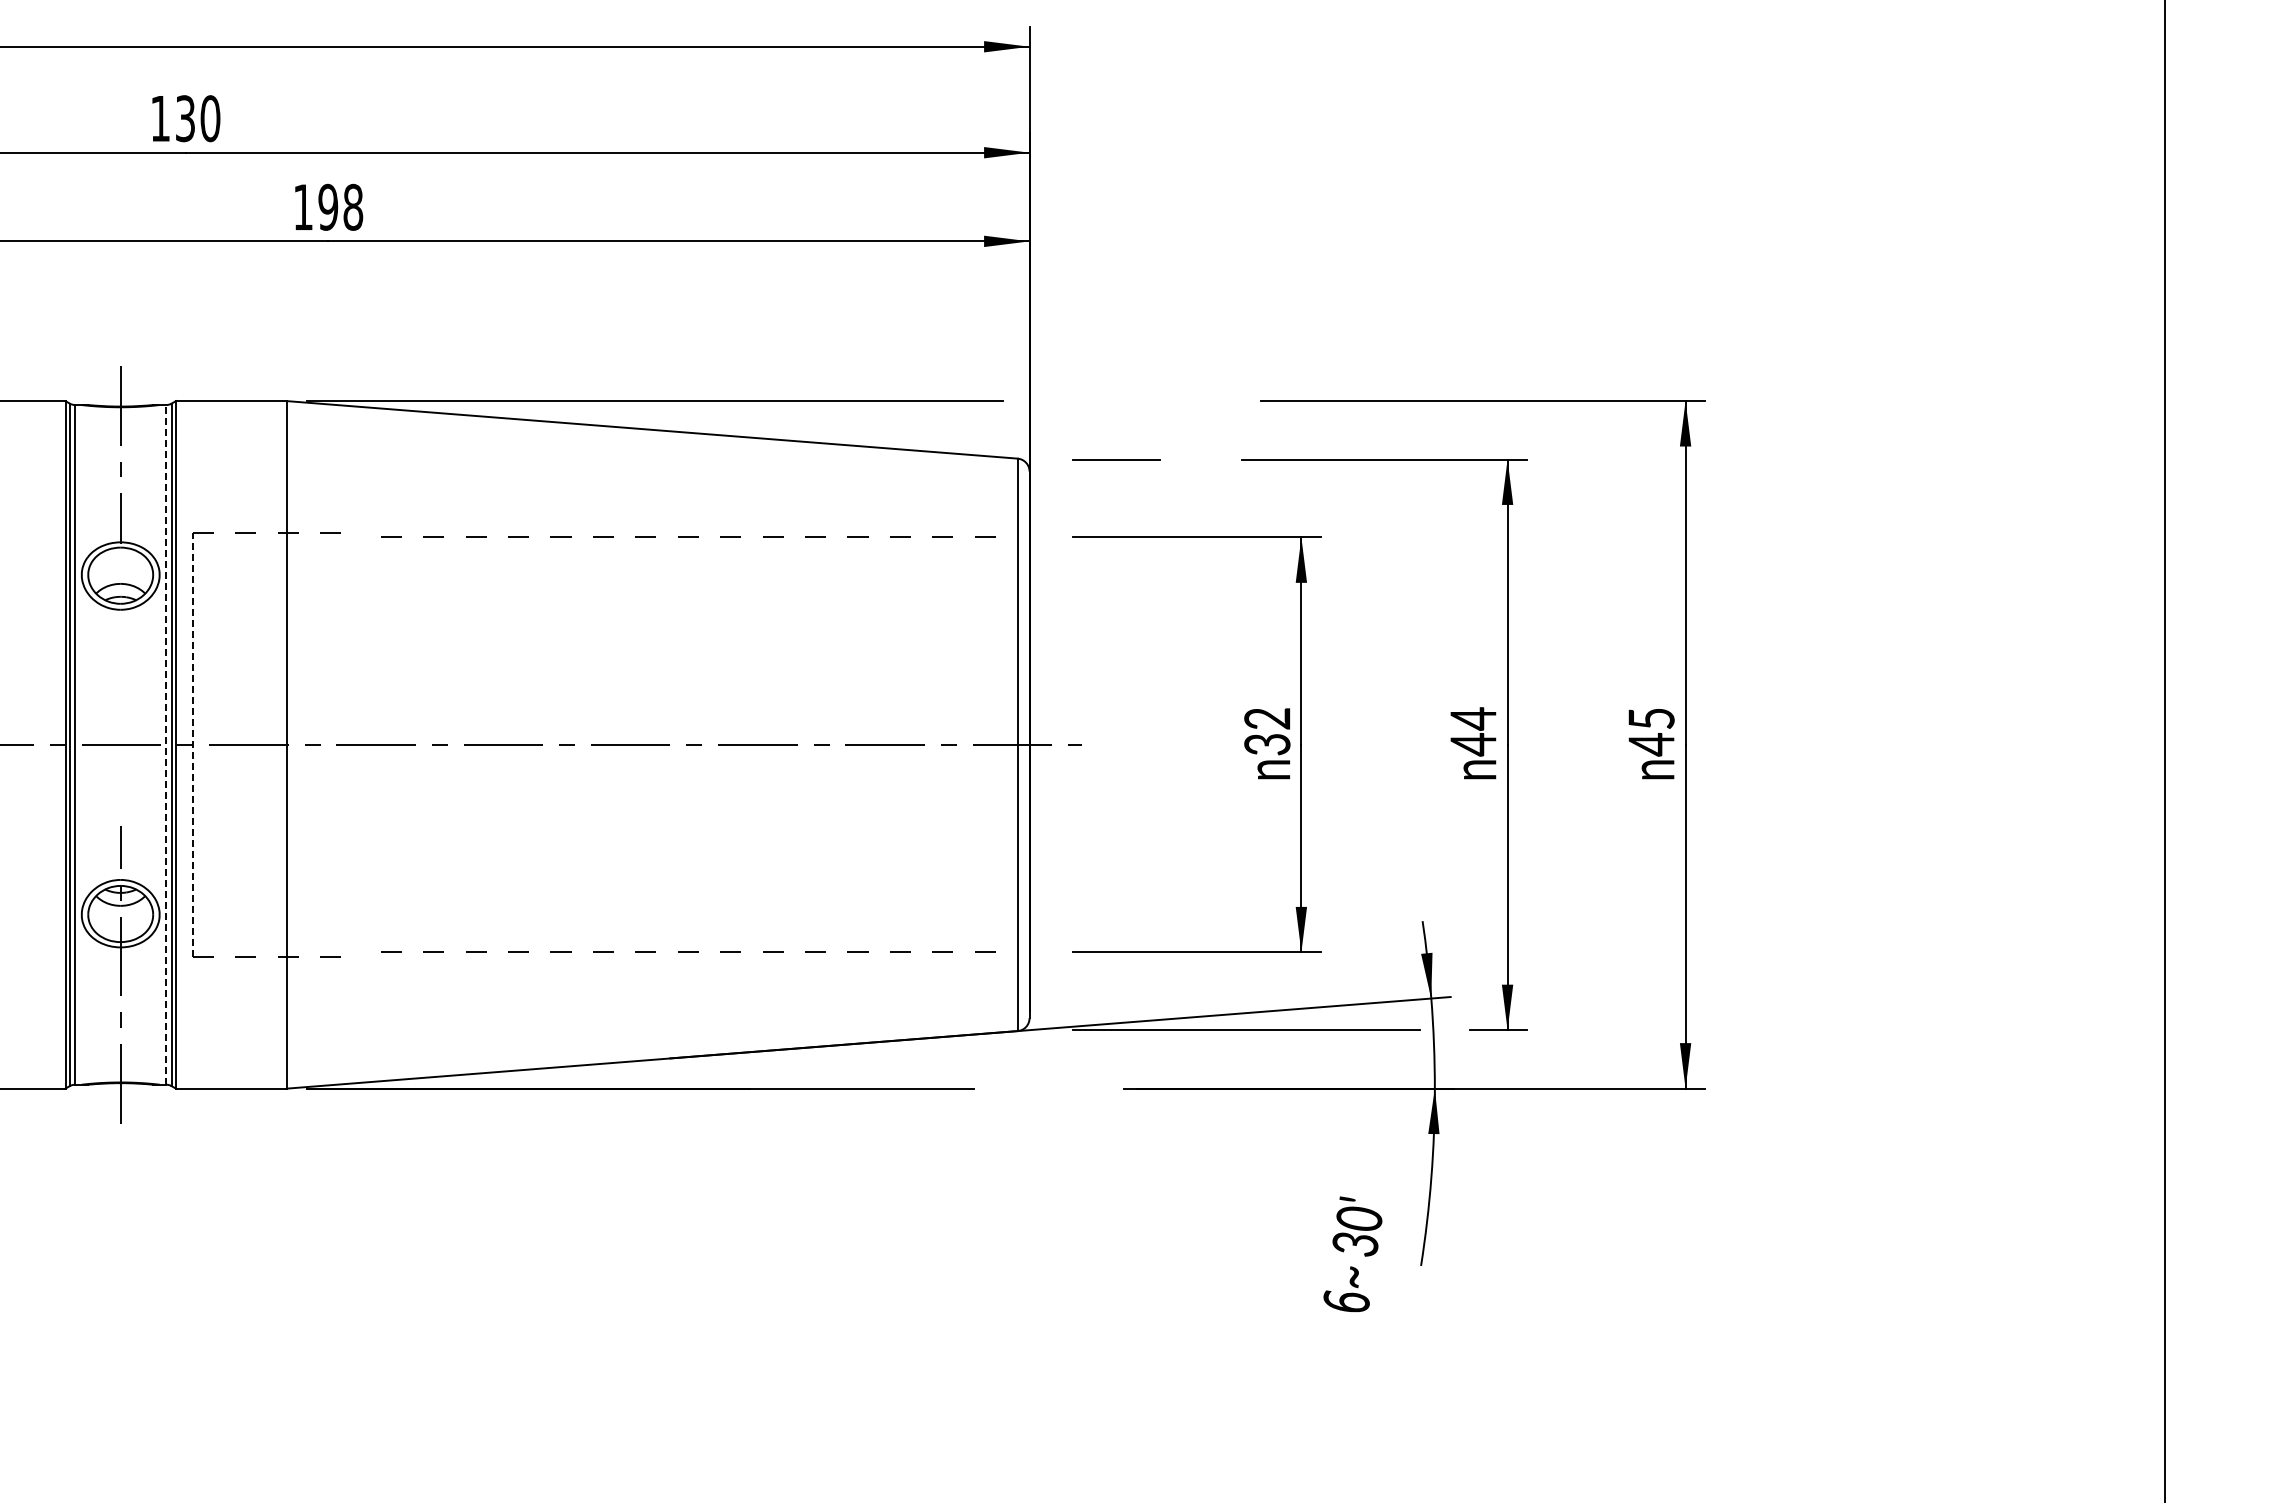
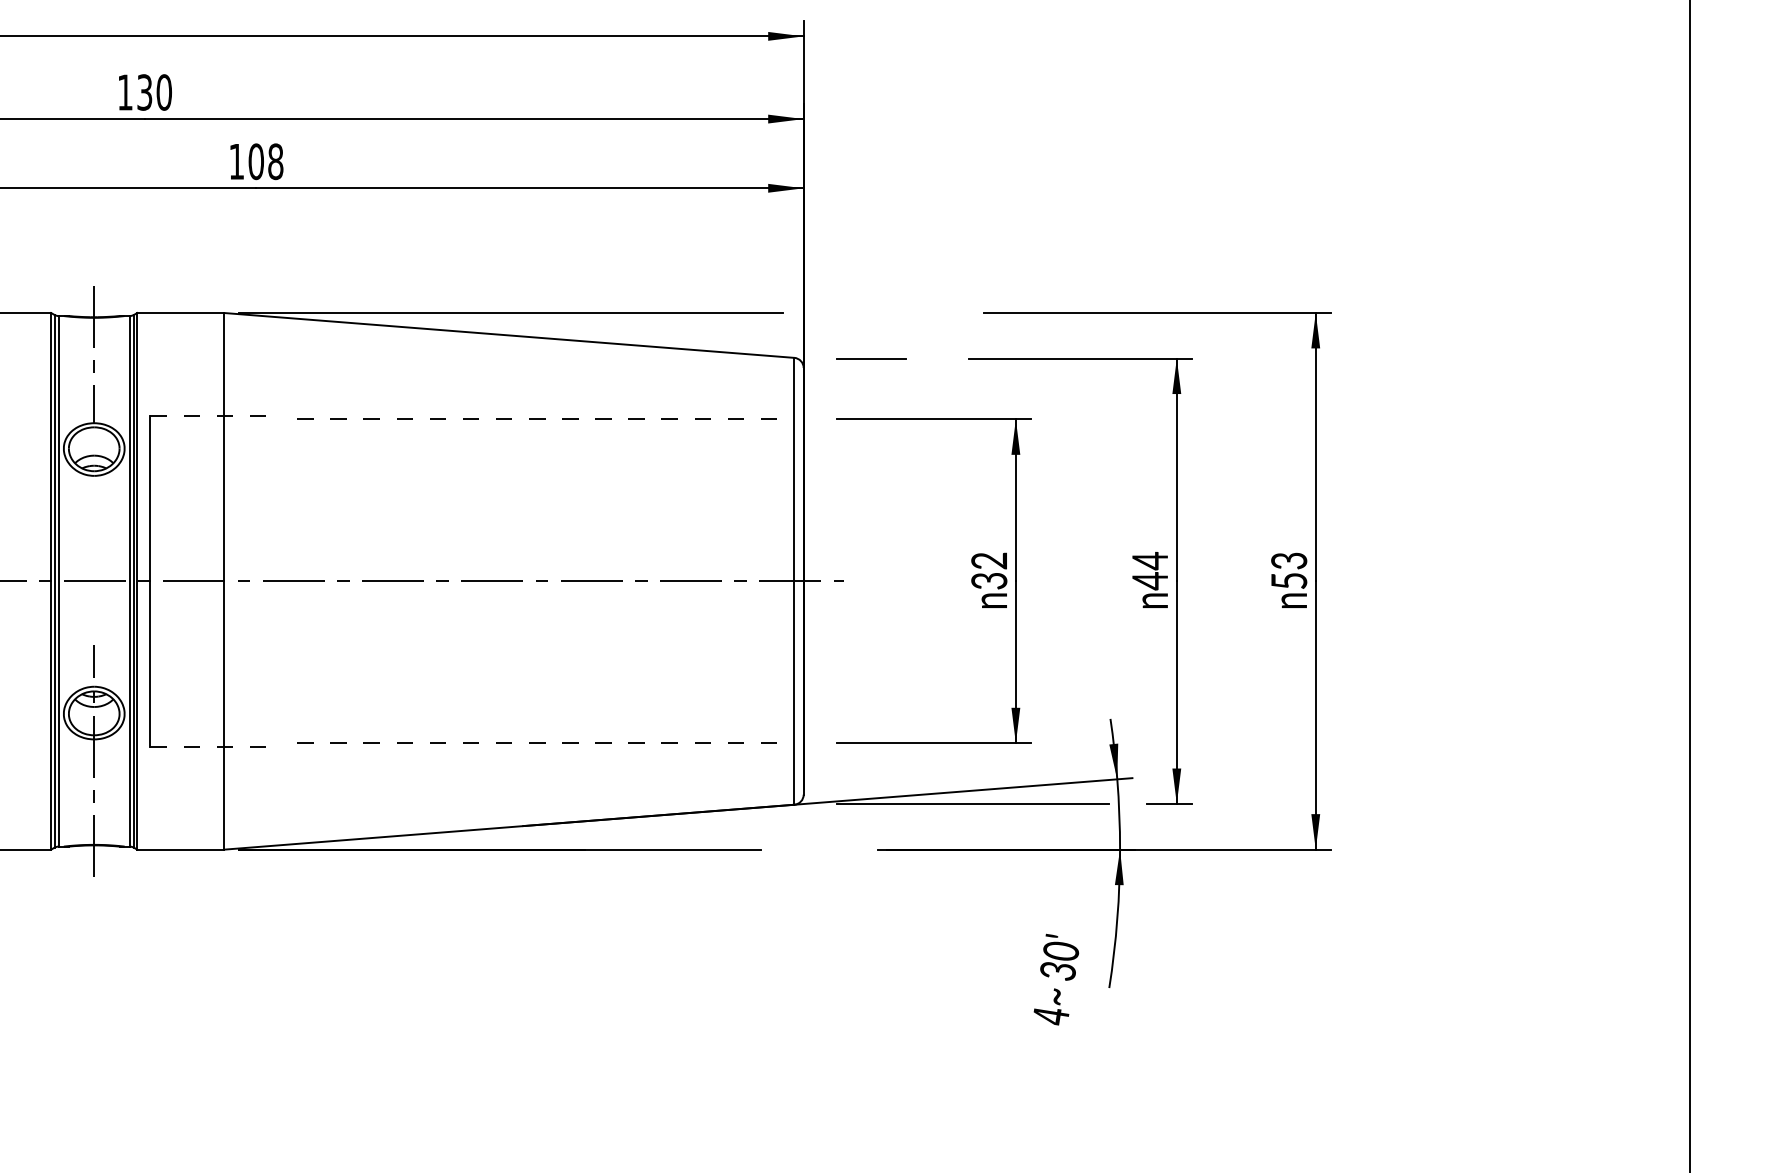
text: (328, 207) -> (256, 161), 198 -> 108
text: (1651, 732) -> (1289, 571), 45 -> 53
line: (166, 744) -> (129, 581), dashed -> solid
line: (192, 744) -> (150, 581), dashed -> solid
text: (1346, 1301) -> (1051, 1015), 6 -> 4

